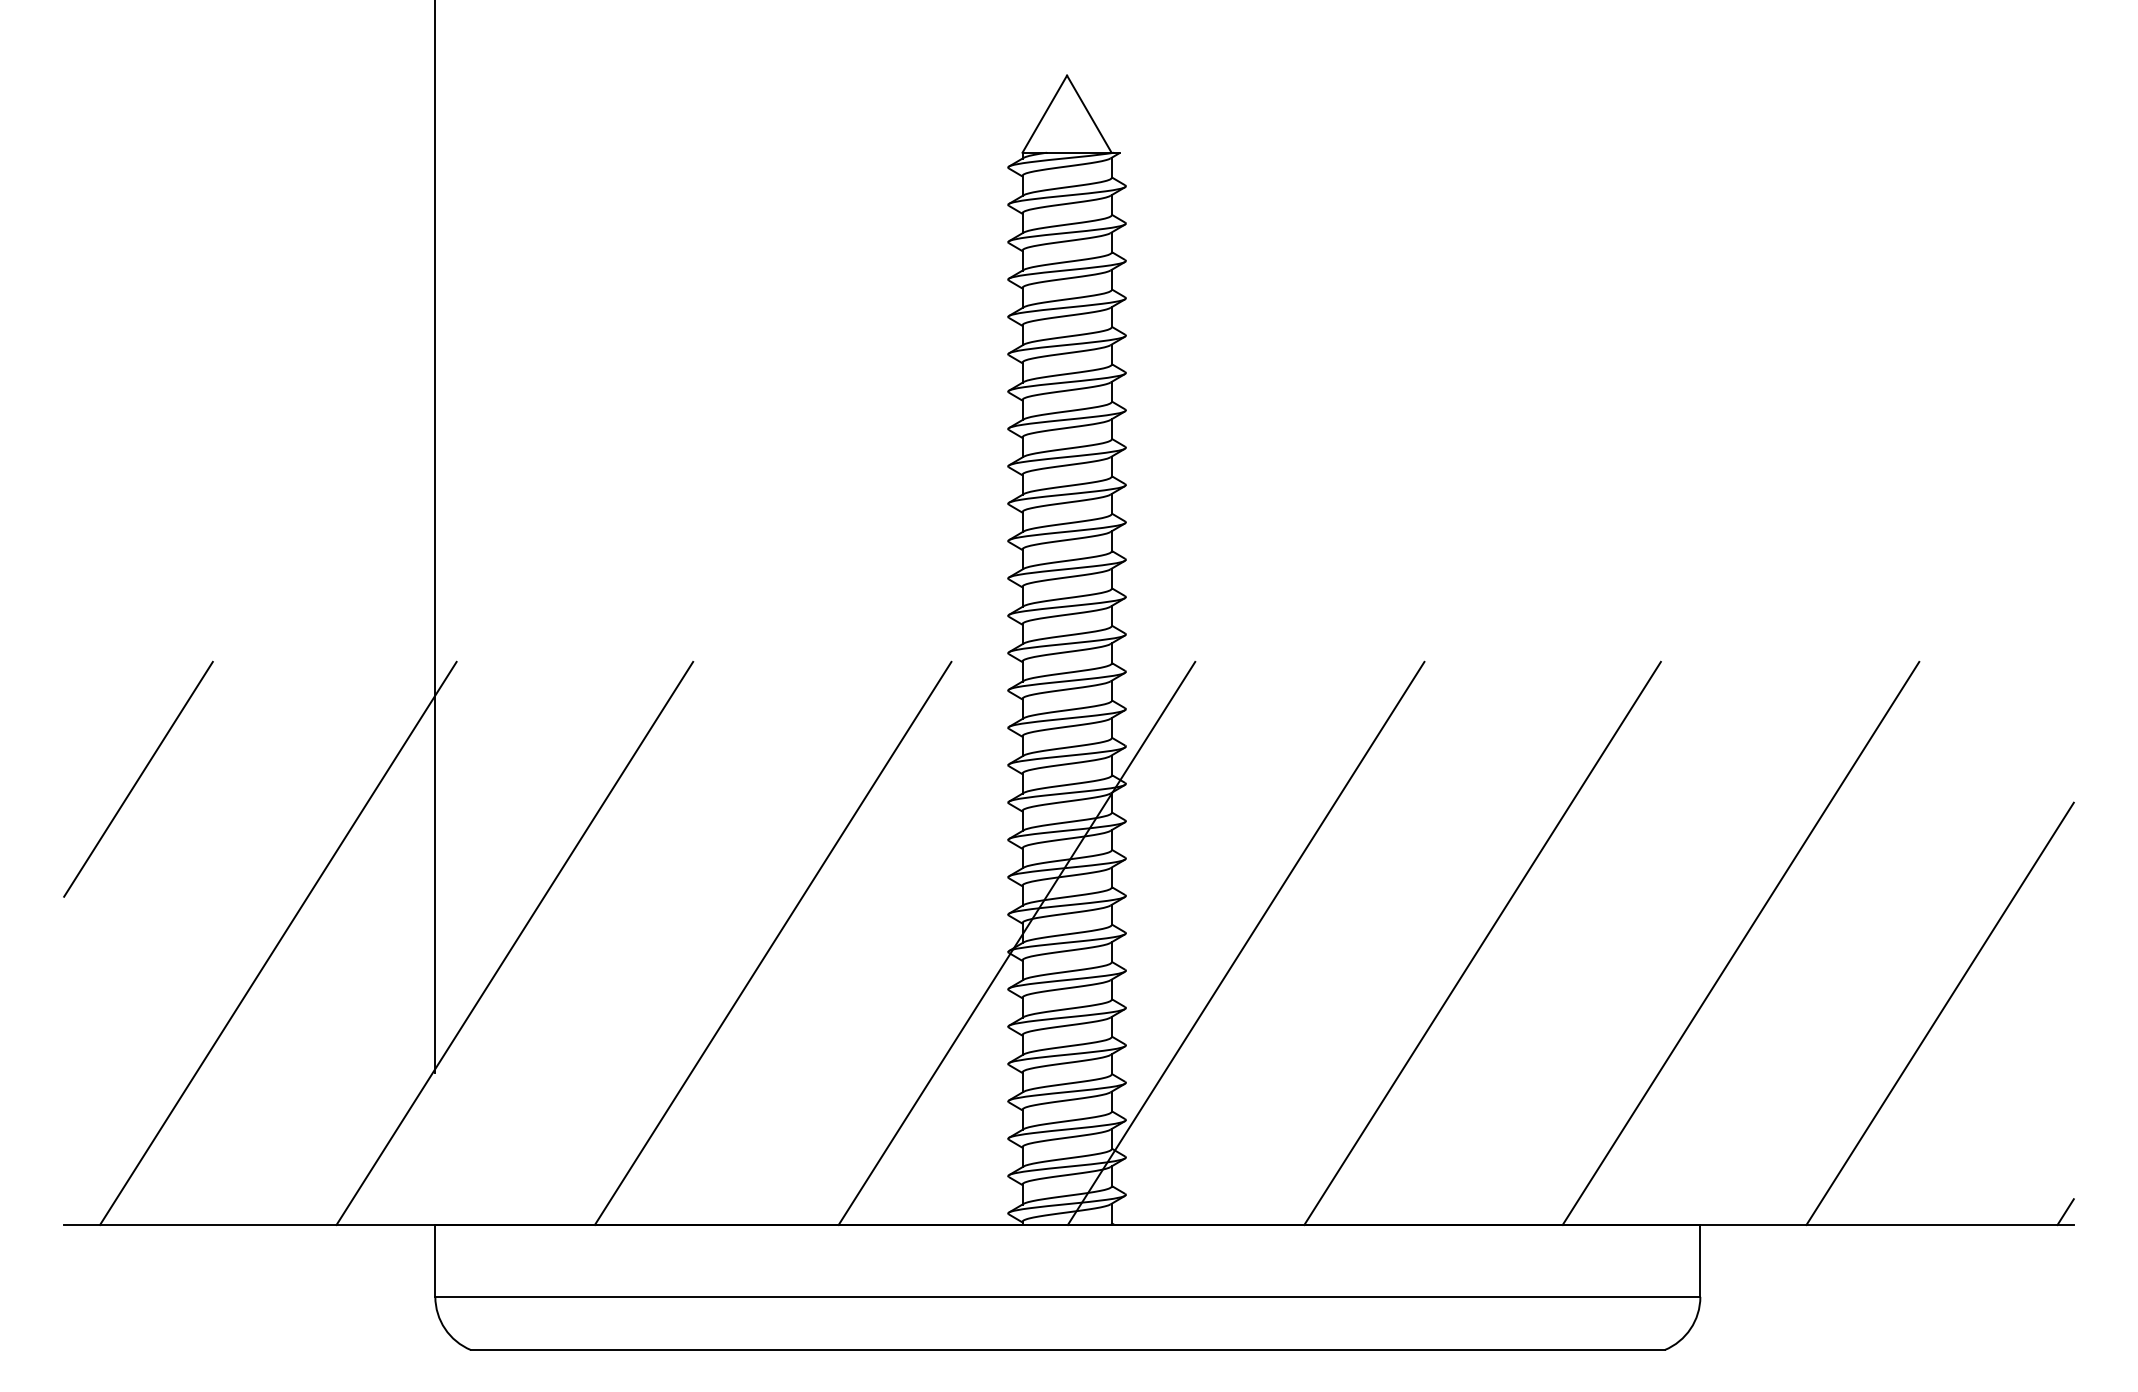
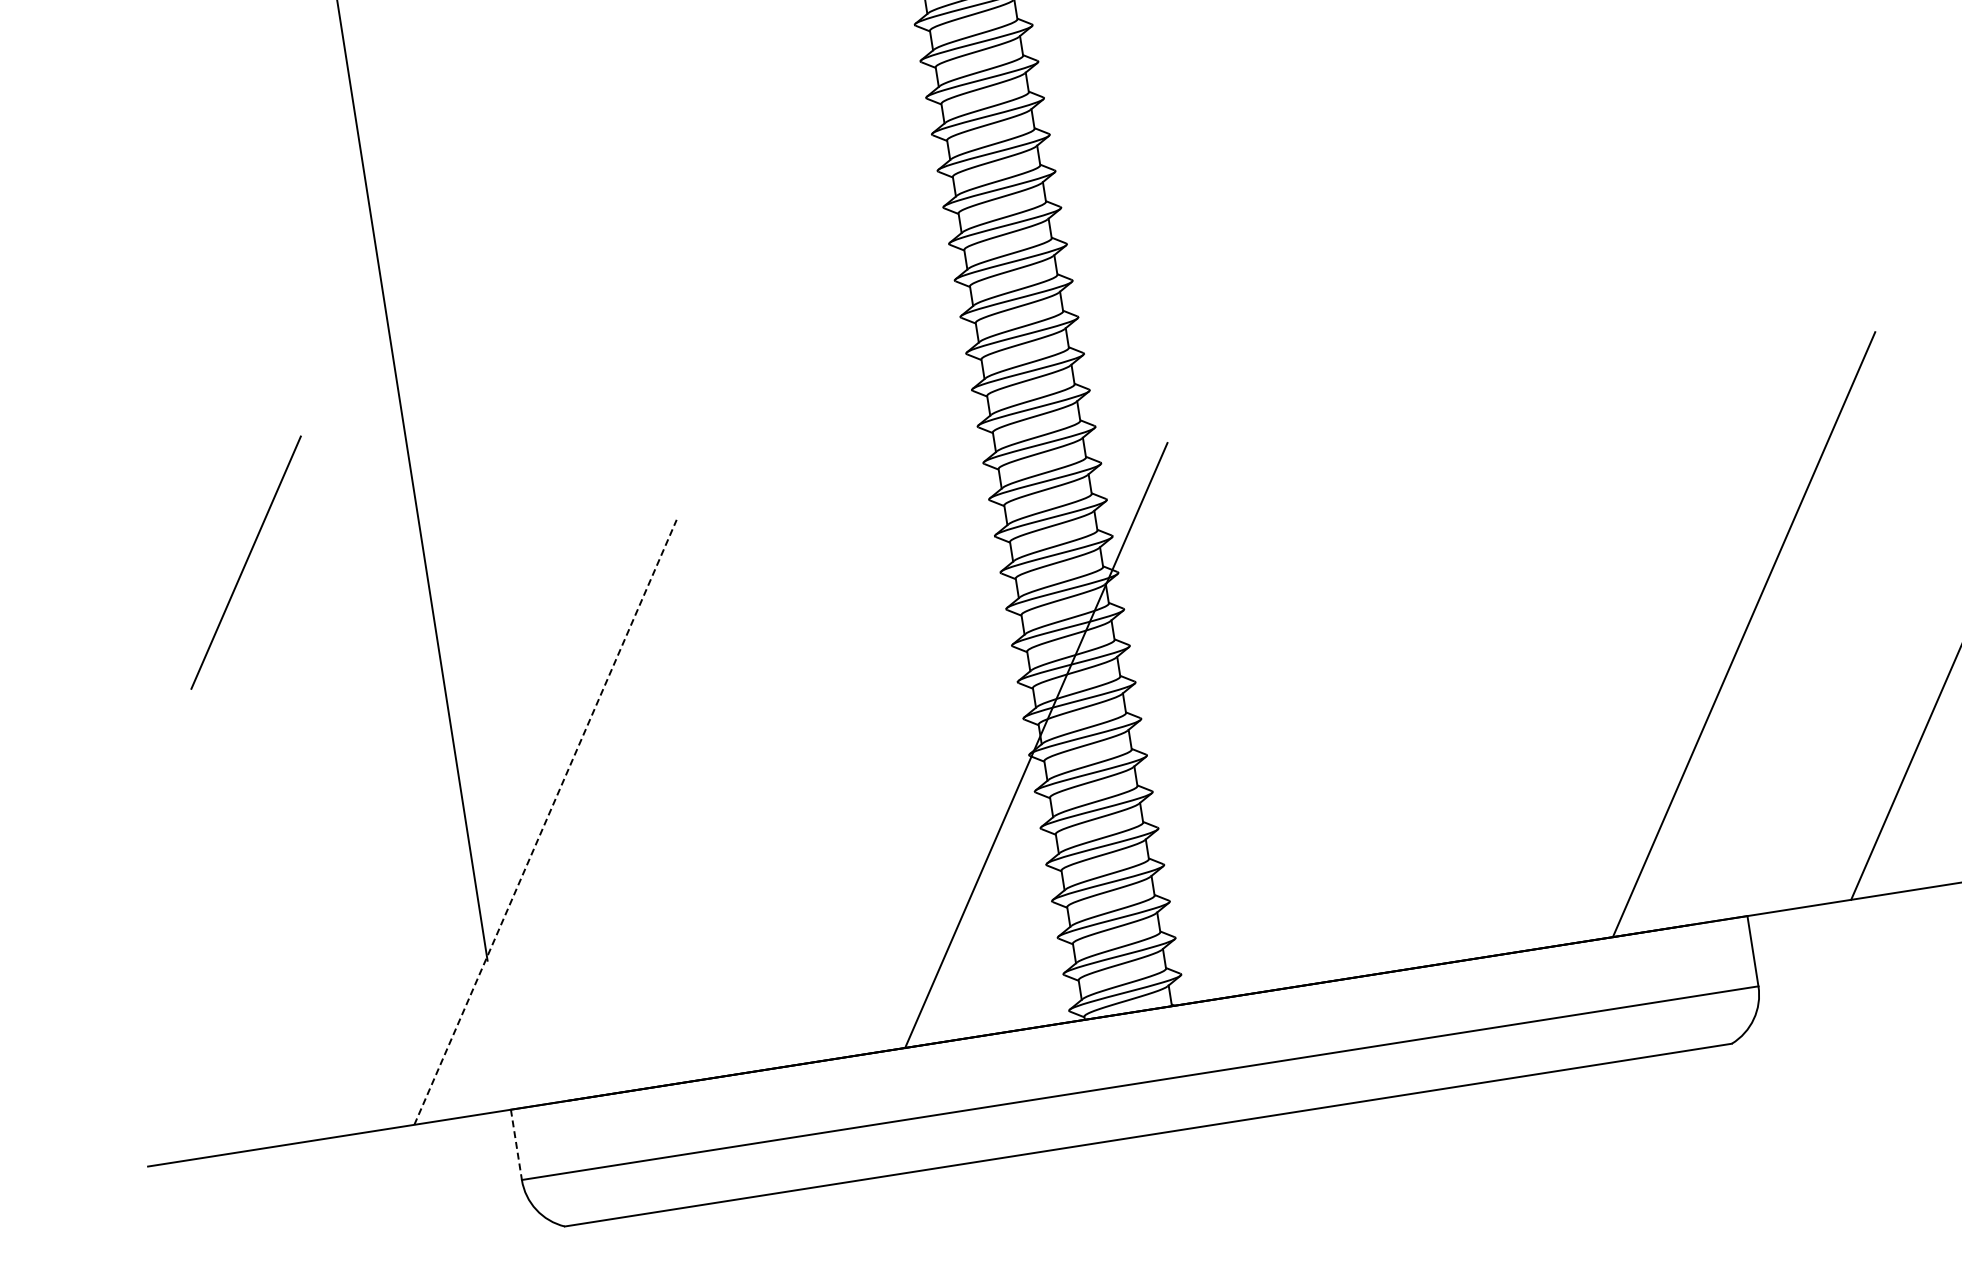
line: (138, 778) -> (246, 561), moved
line: (278, 943) -> (314, 858), removed
line: (515, 943) -> (546, 822), solid -> dashed
line: (772, 943) -> (797, 782), removed
line: (1245, 943) -> (1259, 710), removed
line: (1482, 943) -> (1491, 674), removed
line: (435, 1260) -> (516, 1144), solid -> dashed

